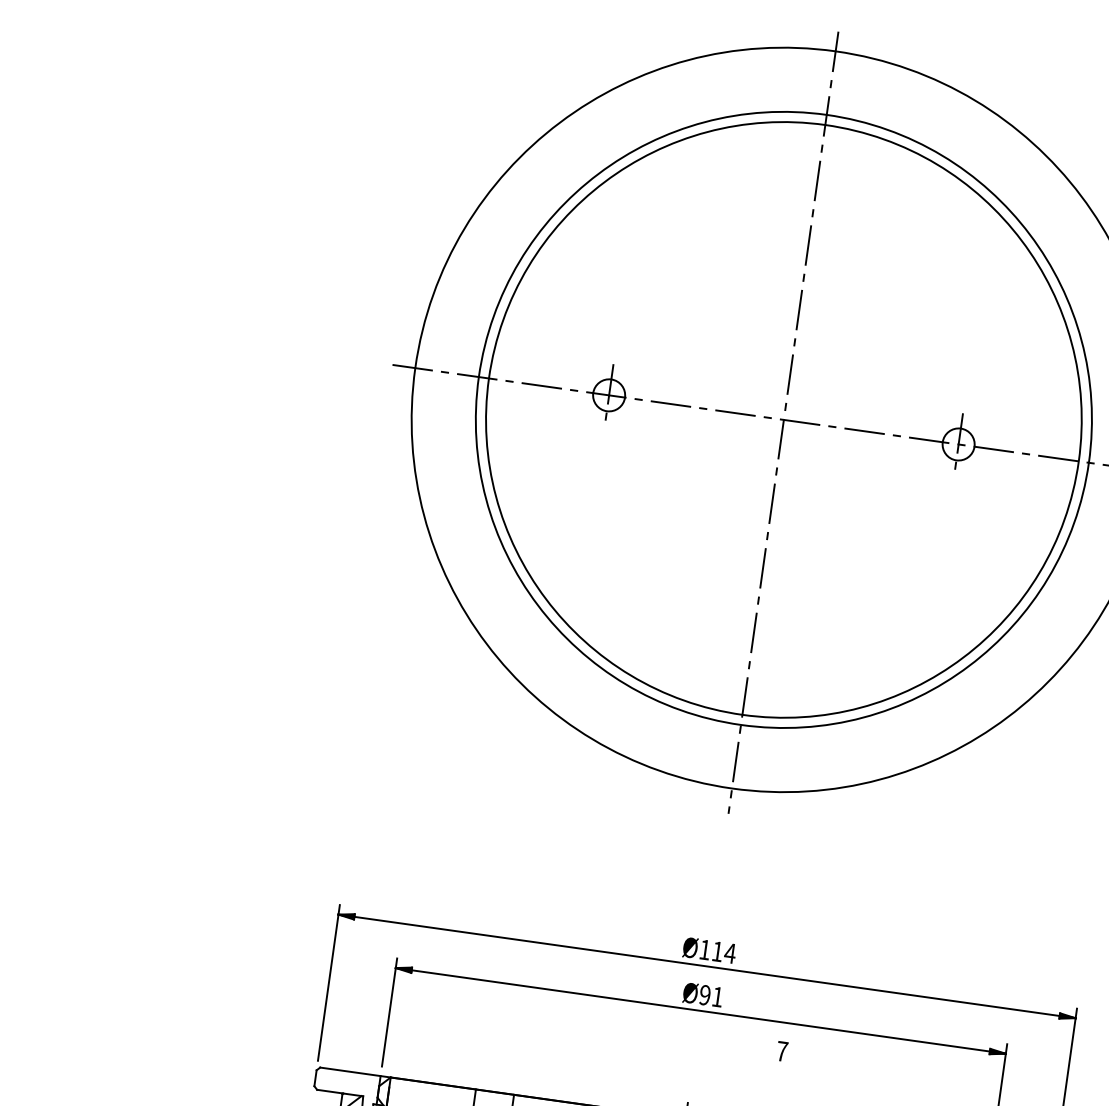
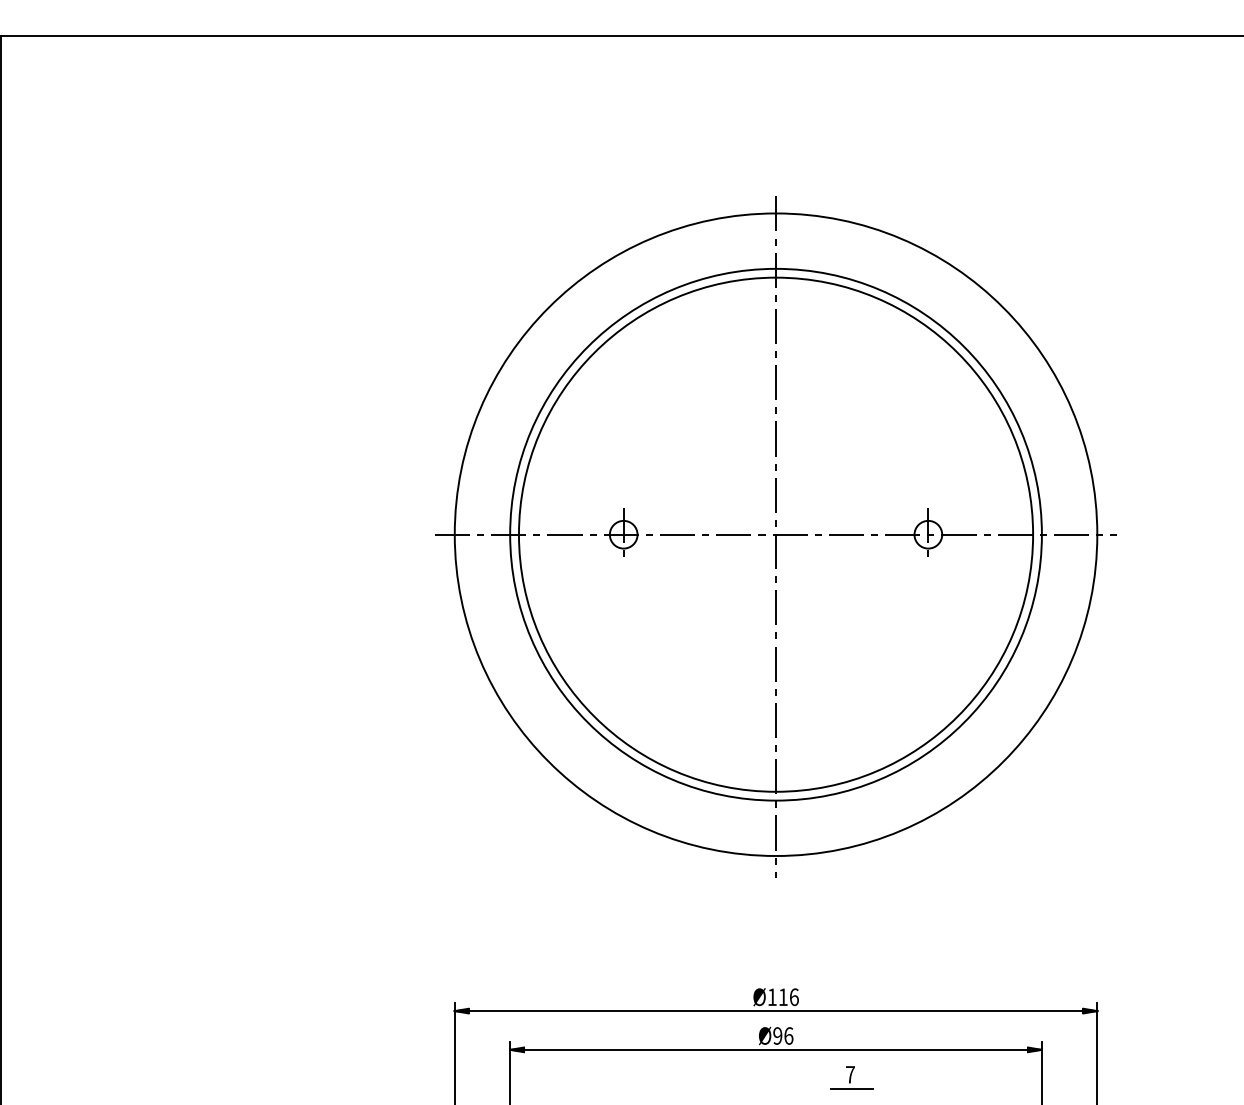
text: (730, 953) -> (794, 997), Ø114 -> Ø116
text: (717, 996) -> (788, 1035), Ø91 -> Ø96
line: (781, 1067) -> (851, 1088), added

